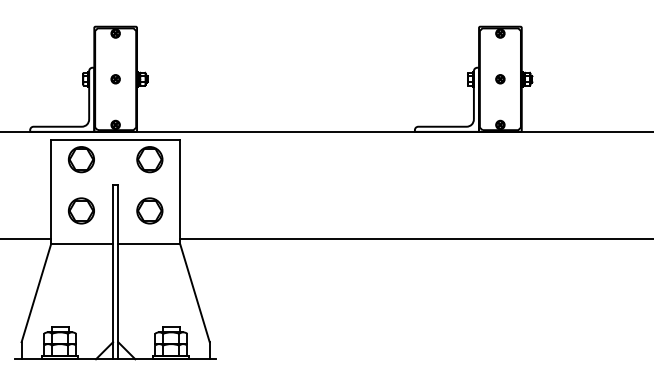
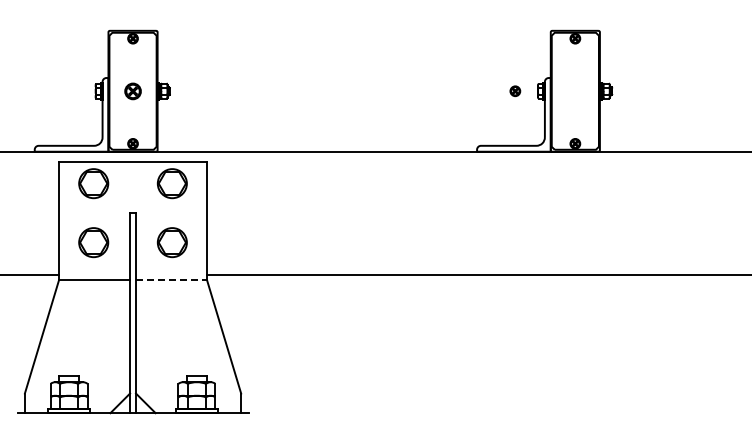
part: (115, 78) -> (132, 90), size x1.6
part: (500, 79) -> (515, 91), moved
line: (149, 243) -> (171, 280), solid -> dashed

